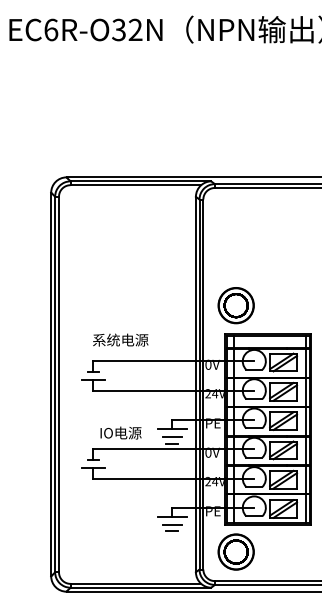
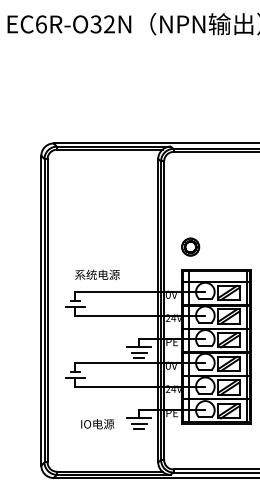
part: (235, 305) -> (190, 246), size x0.6
text: (120, 432) -> (97, 423), moved
part: (235, 551) -> (190, 445), removed

